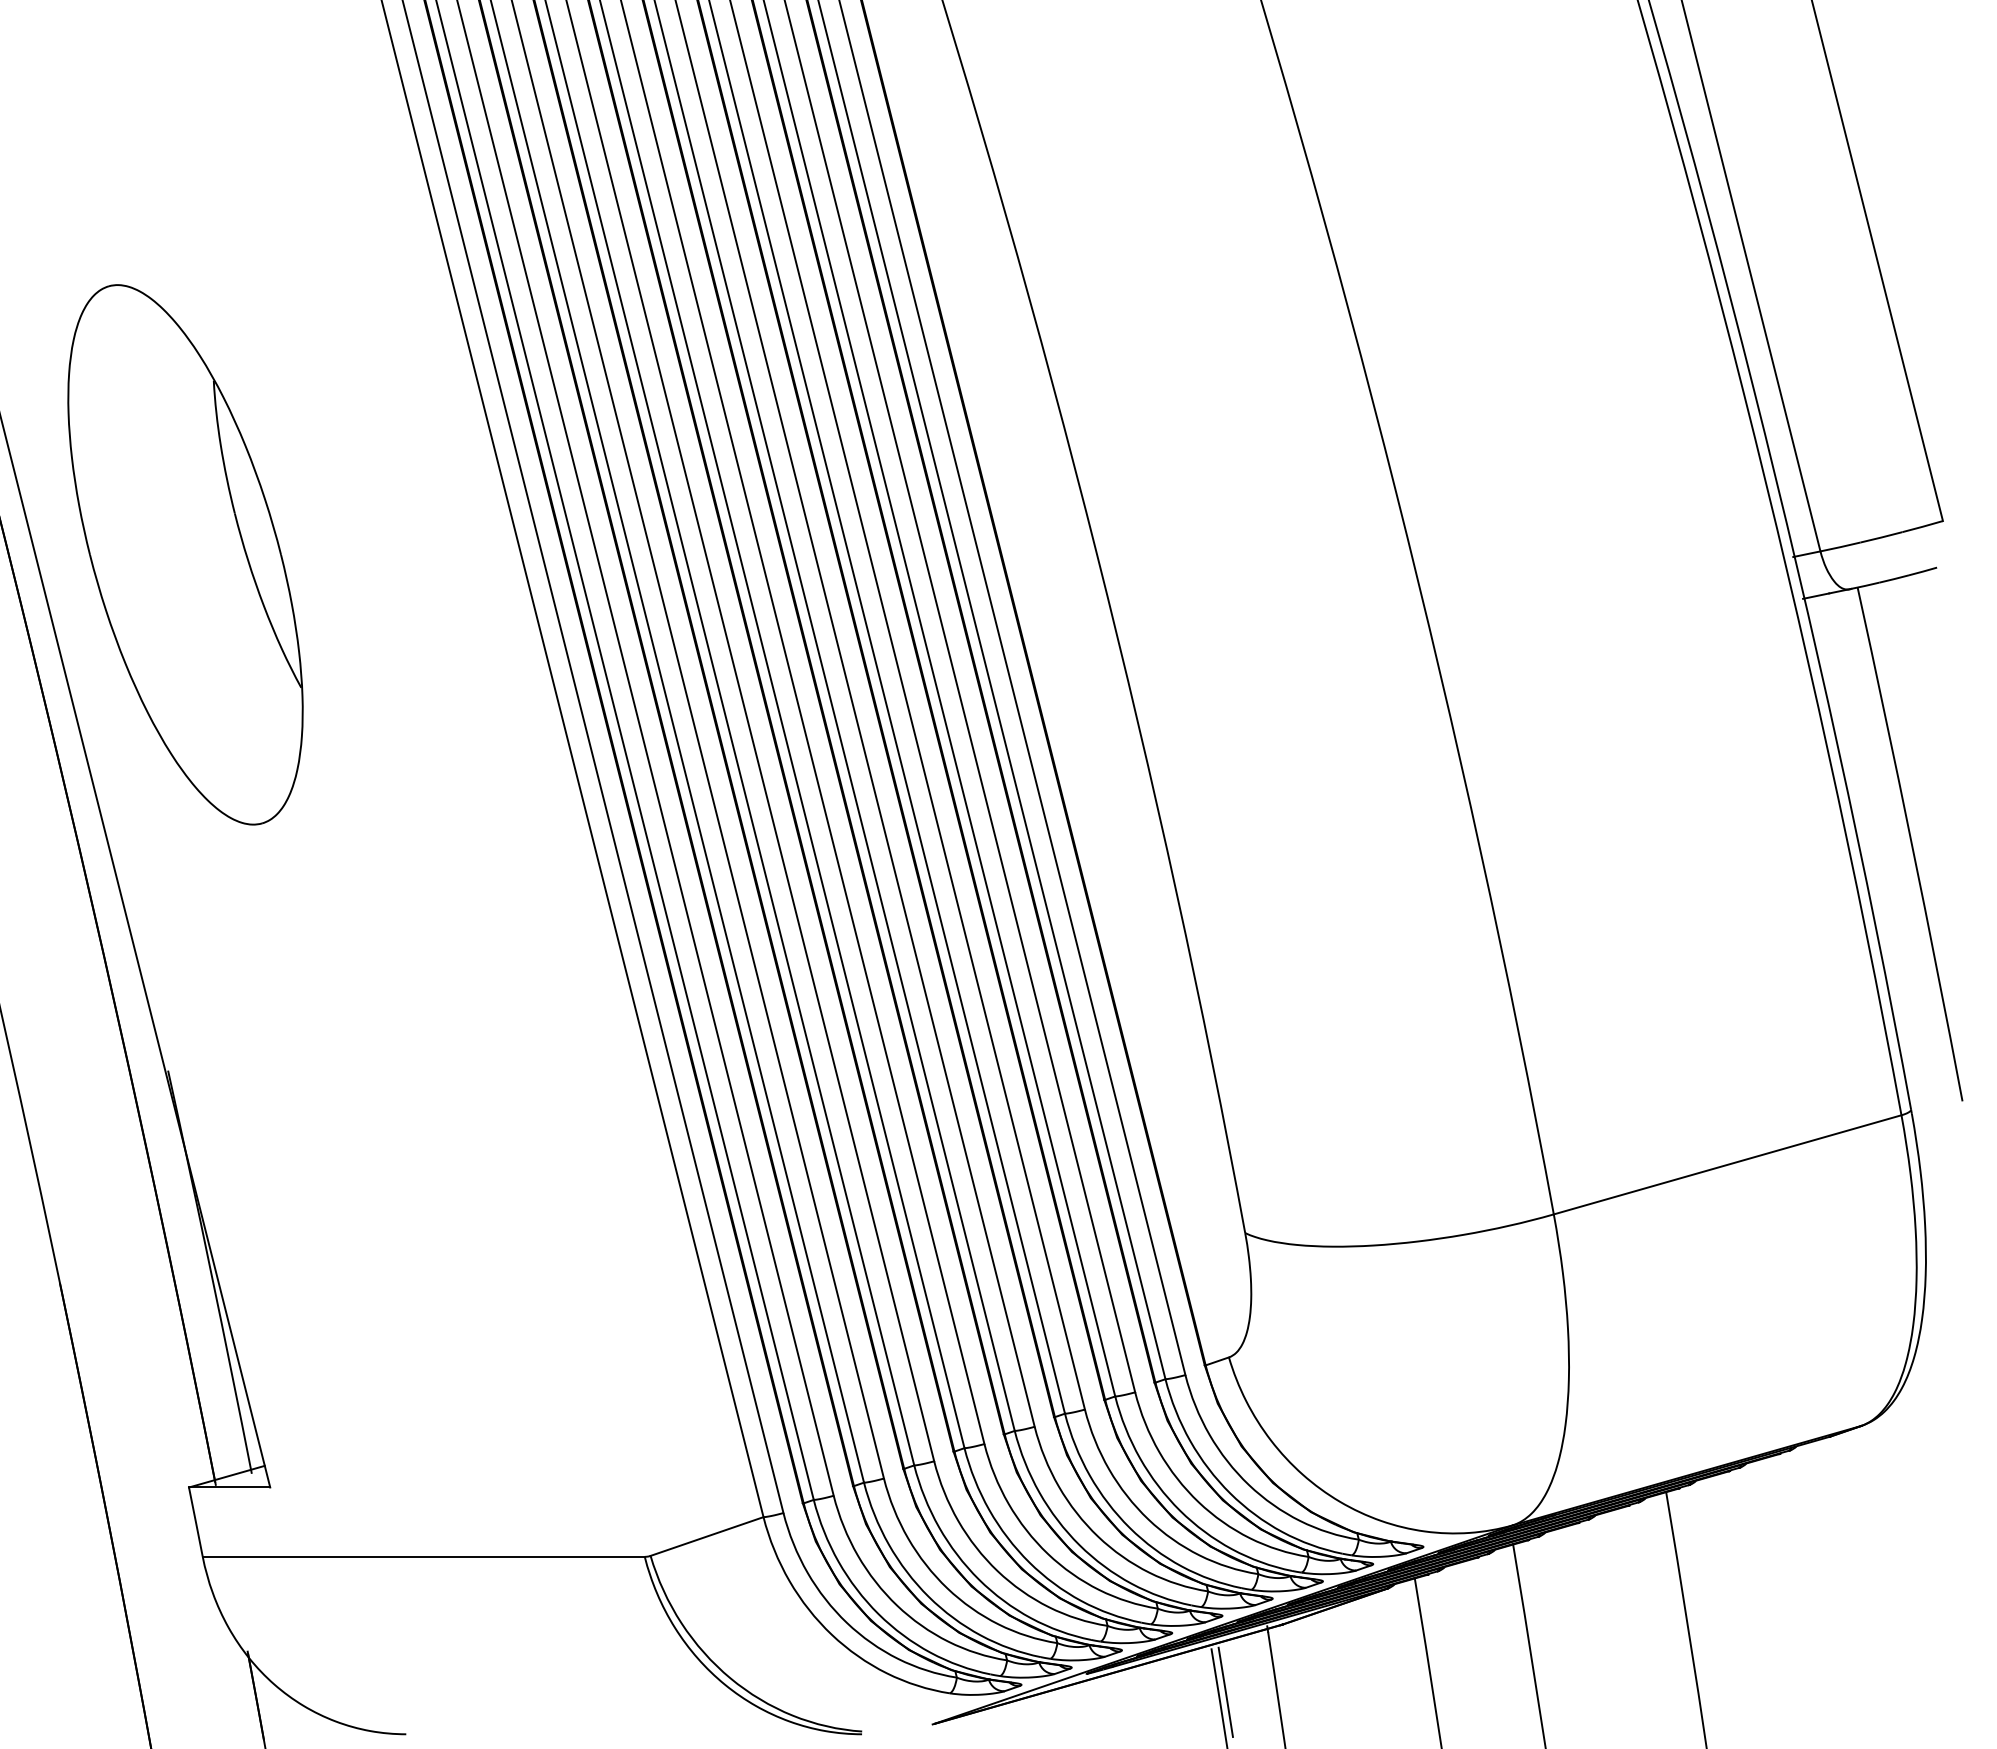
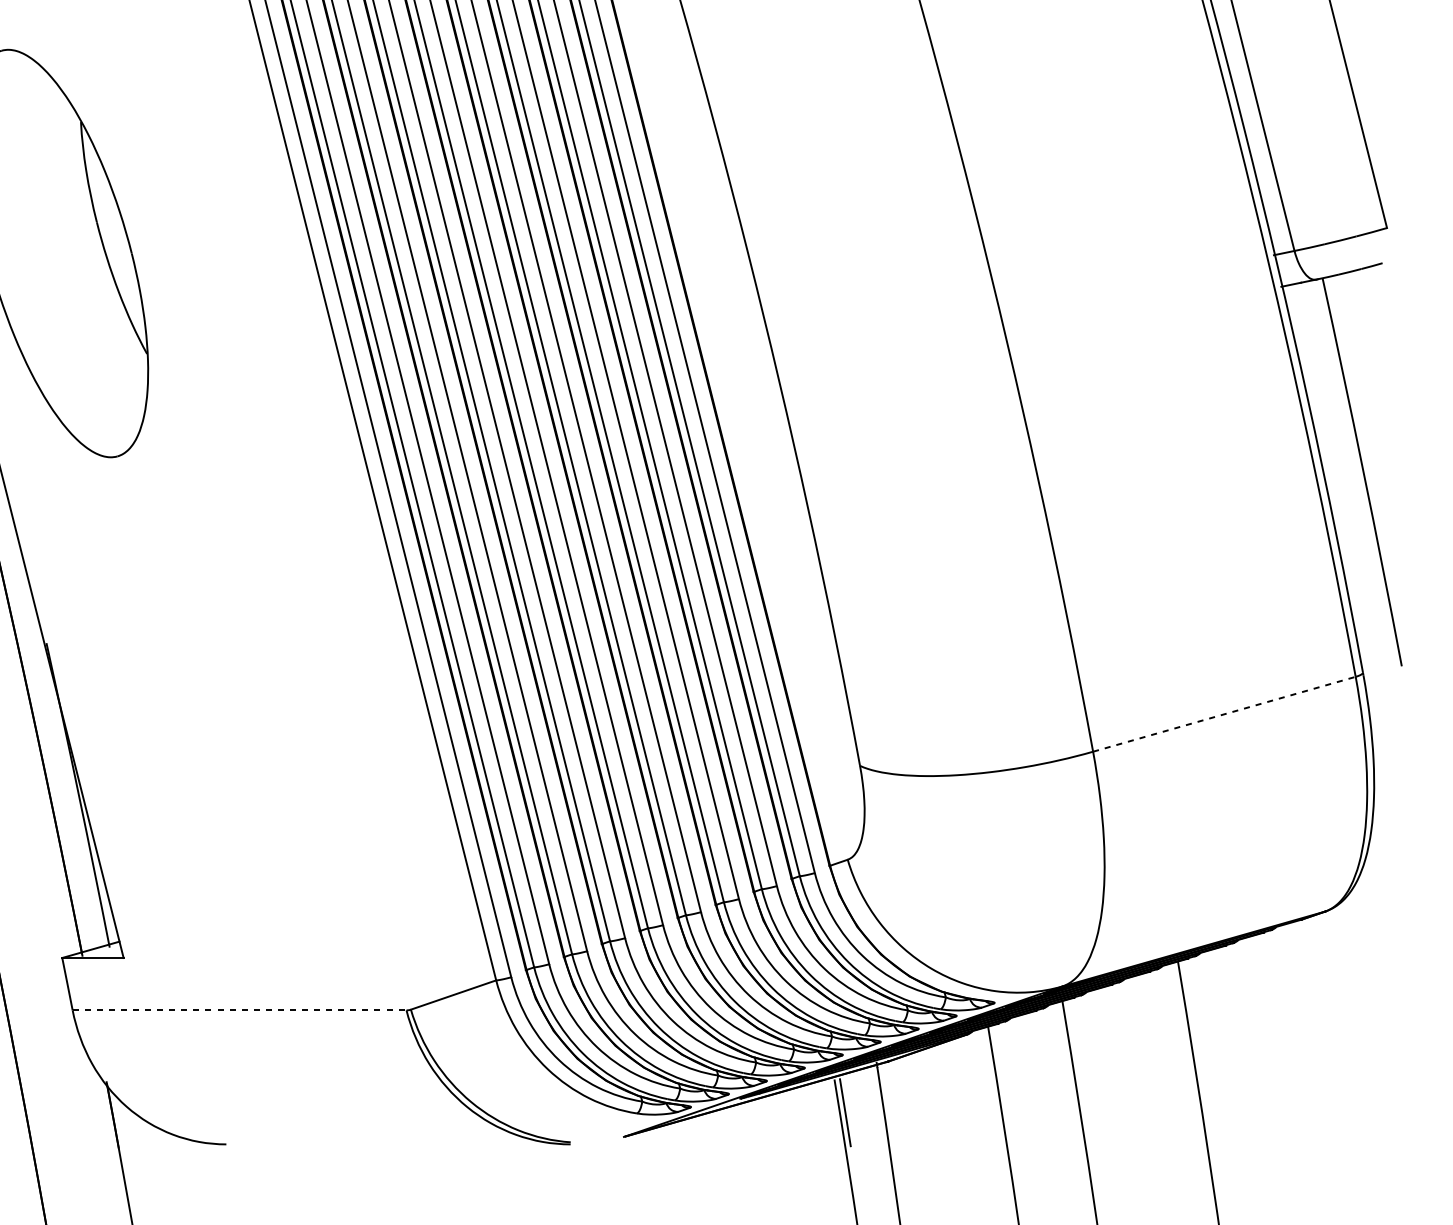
line: (1727, 1164) -> (1224, 714), solid -> dashed
line: (424, 1556) -> (240, 1010), solid -> dashed

